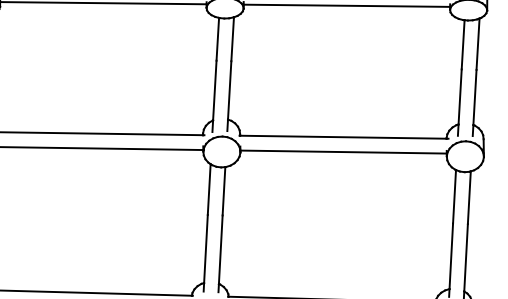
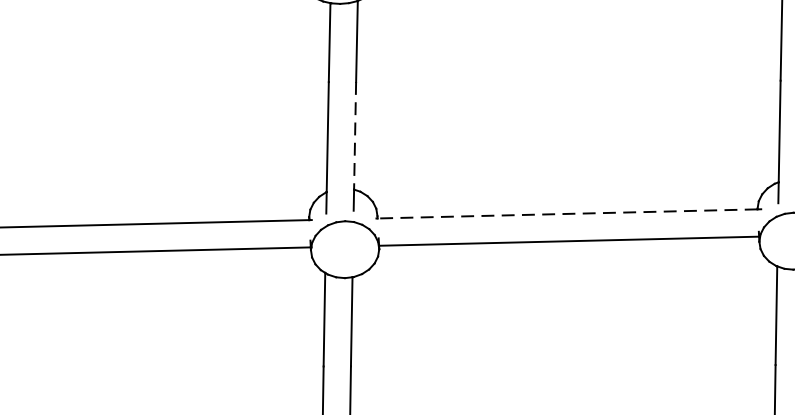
line: (229, 90) -> (354, 135), solid -> dashed
line: (342, 137) -> (566, 214), solid -> dashed

